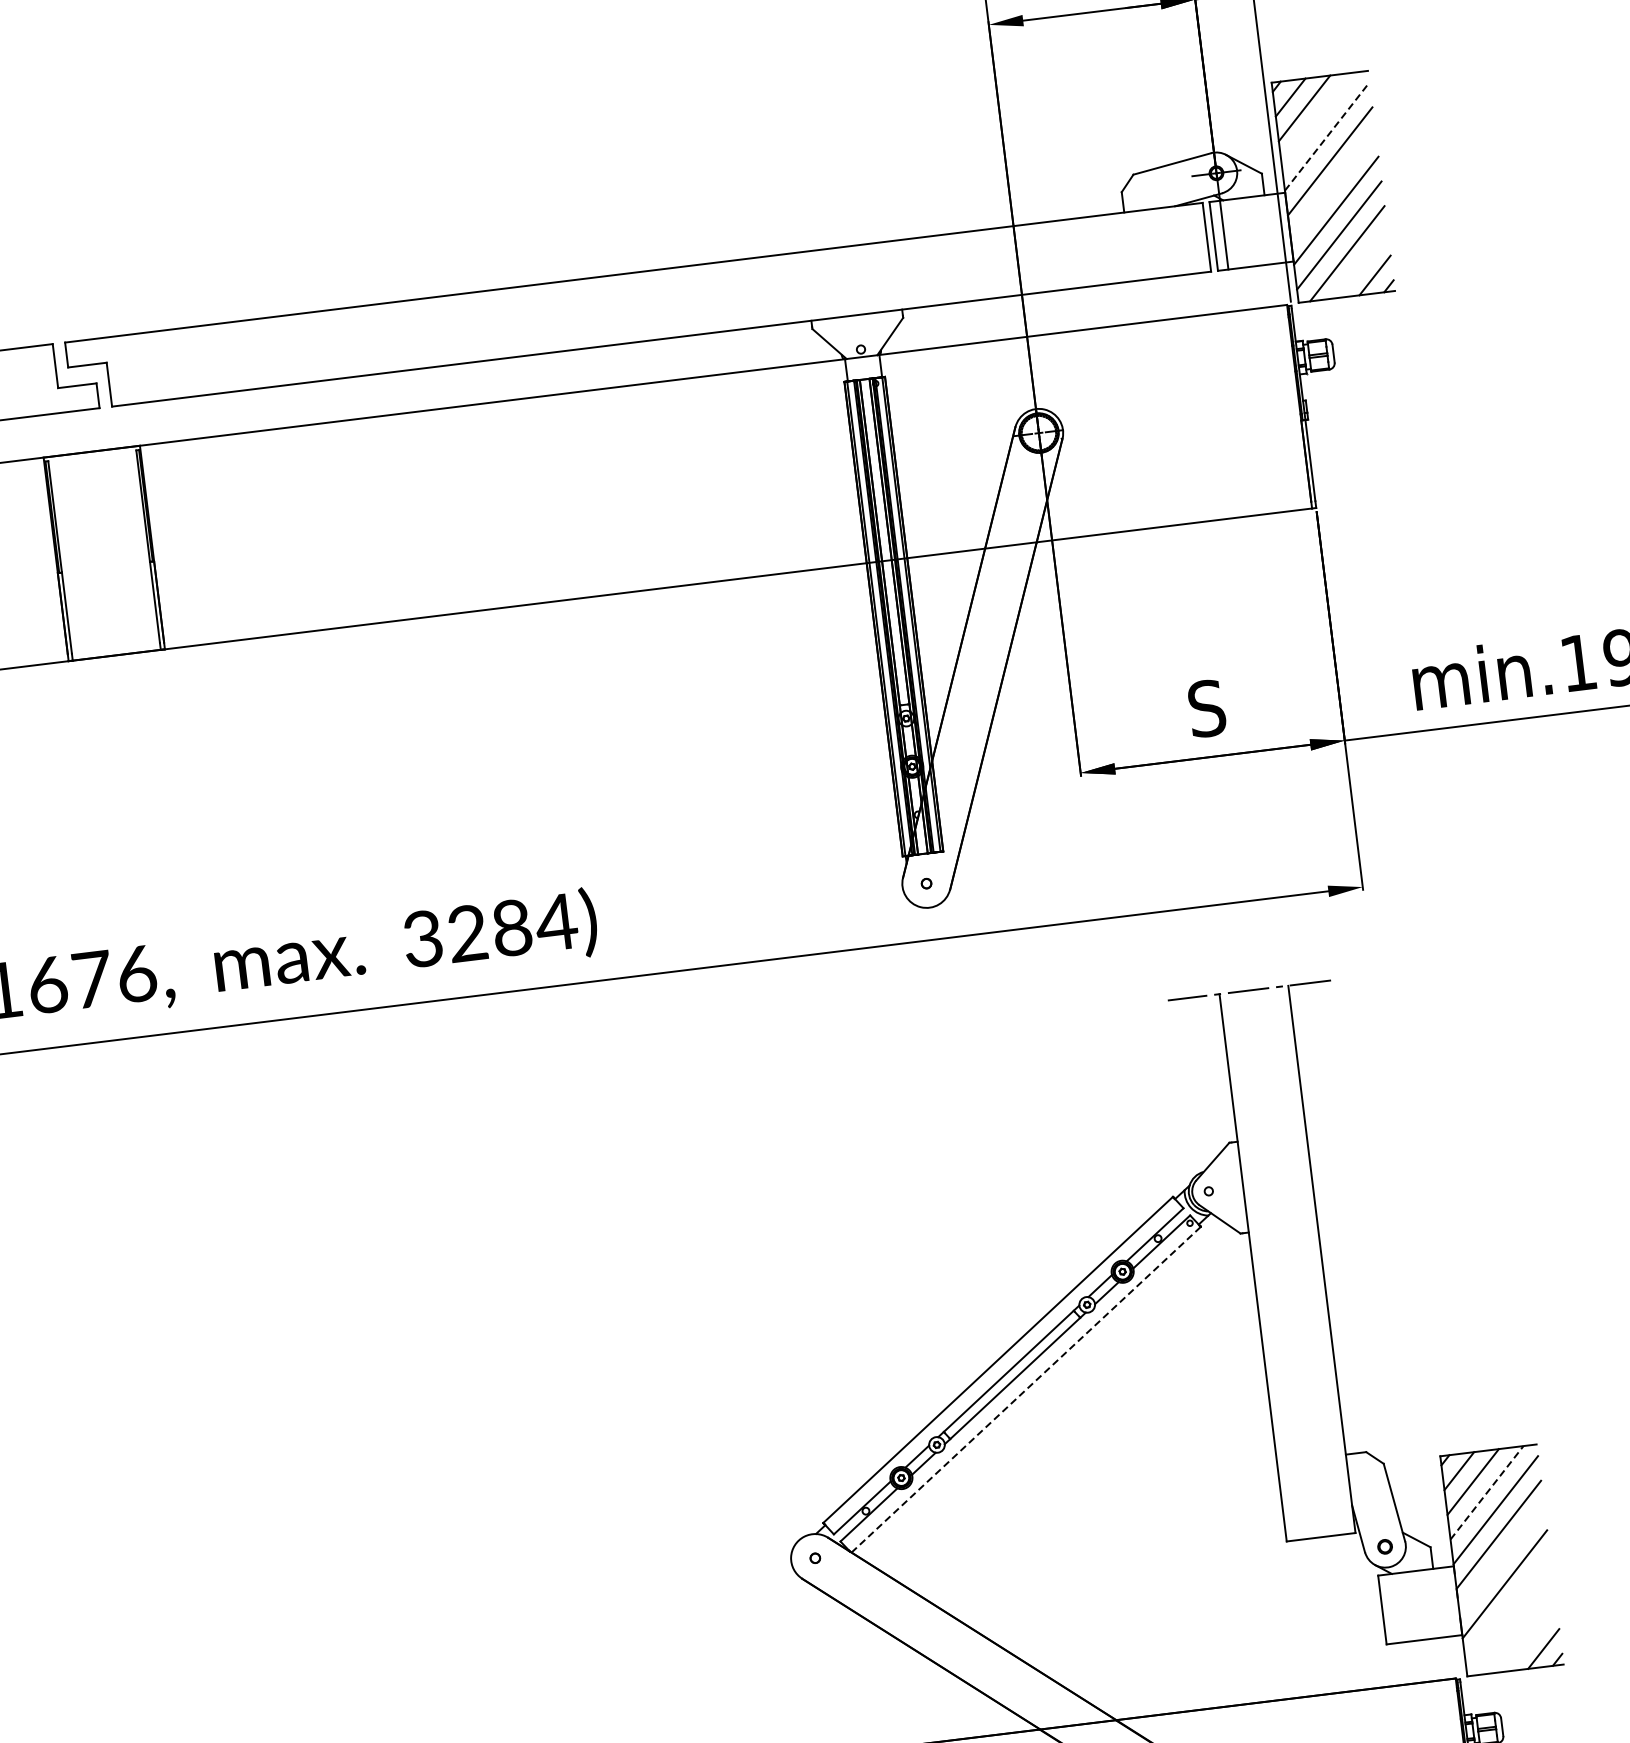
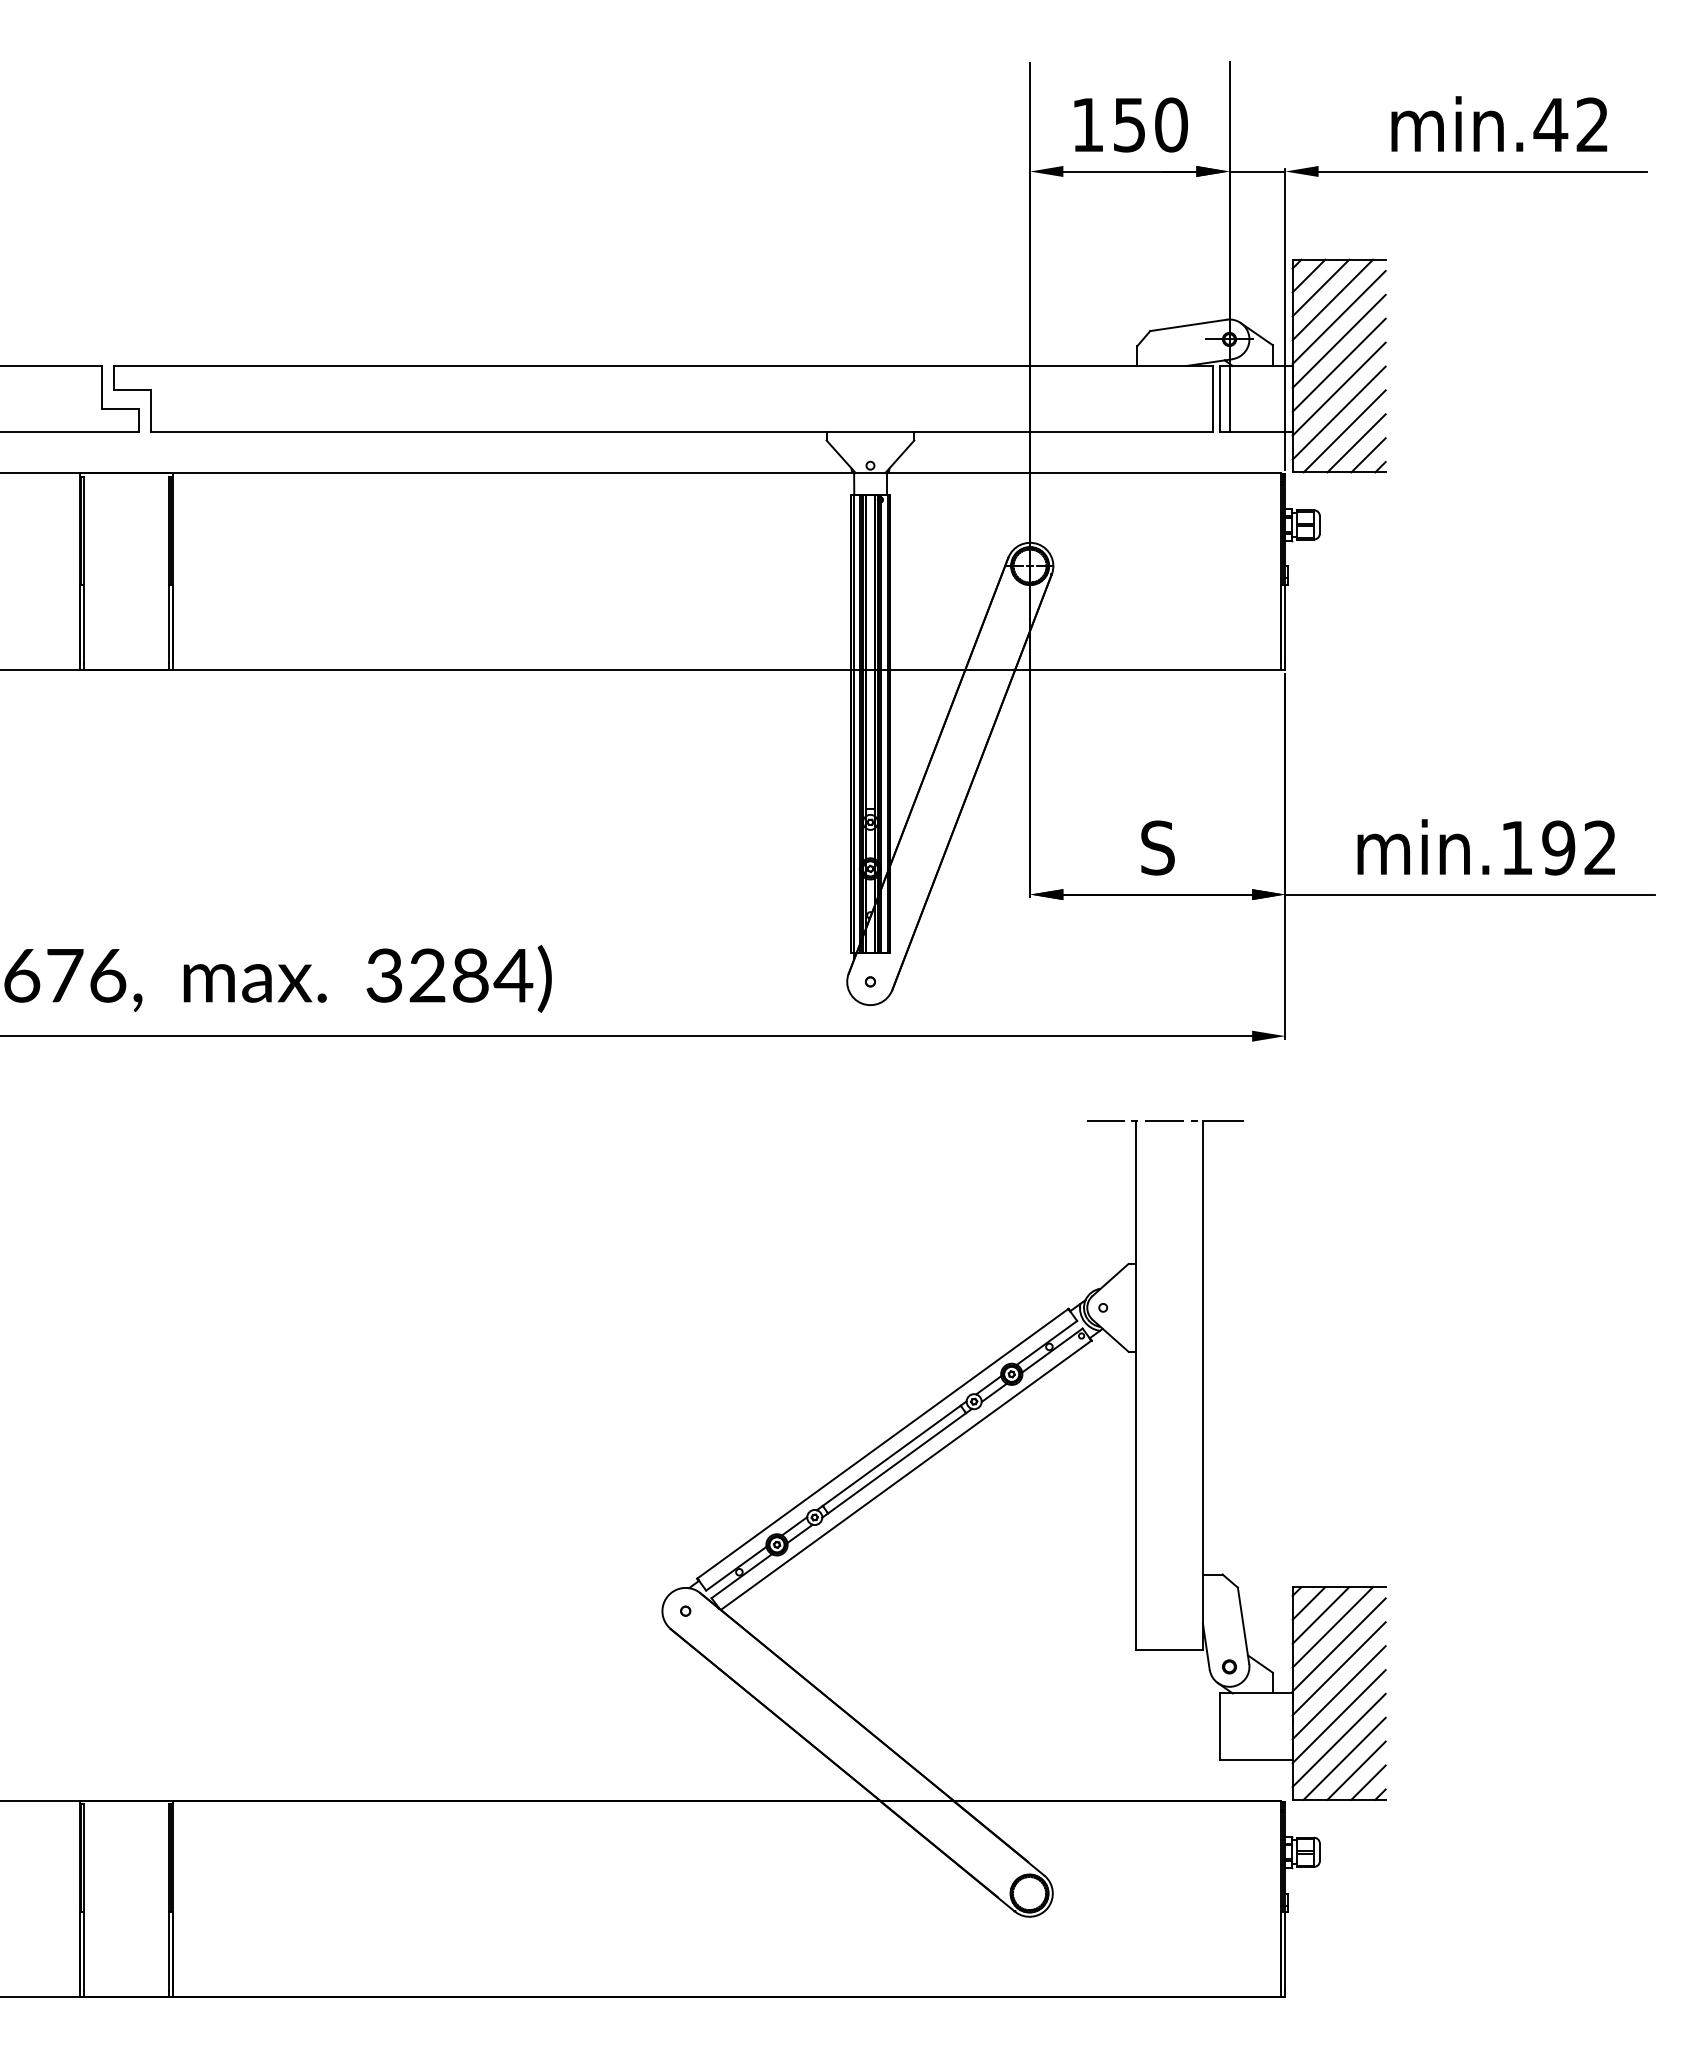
line: (1317, 118) -> (1332, 299), added
line: (1327, 136) -> (1339, 317), dashed -> solid
line: (1332, 185) -> (1338, 364), added
line: (1361, 264) -> (1356, 443), added
line: (1026, 1389) -> (906, 1475), dashed -> solid
line: (1486, 1492) -> (1332, 1627), dashed -> solid
line: (1501, 1559) -> (1338, 1692), added
line: (1507, 1608) -> (1338, 1739), added
line: (1515, 1627) -> (1344, 1758), added
line: (1529, 1637) -> (1356, 1770), added

